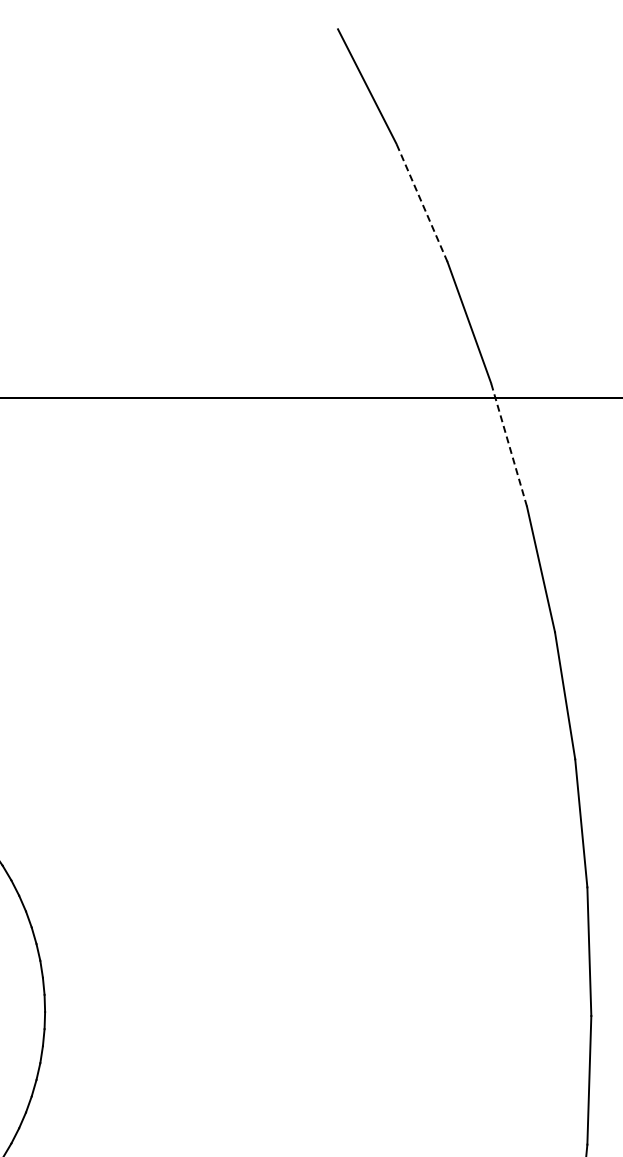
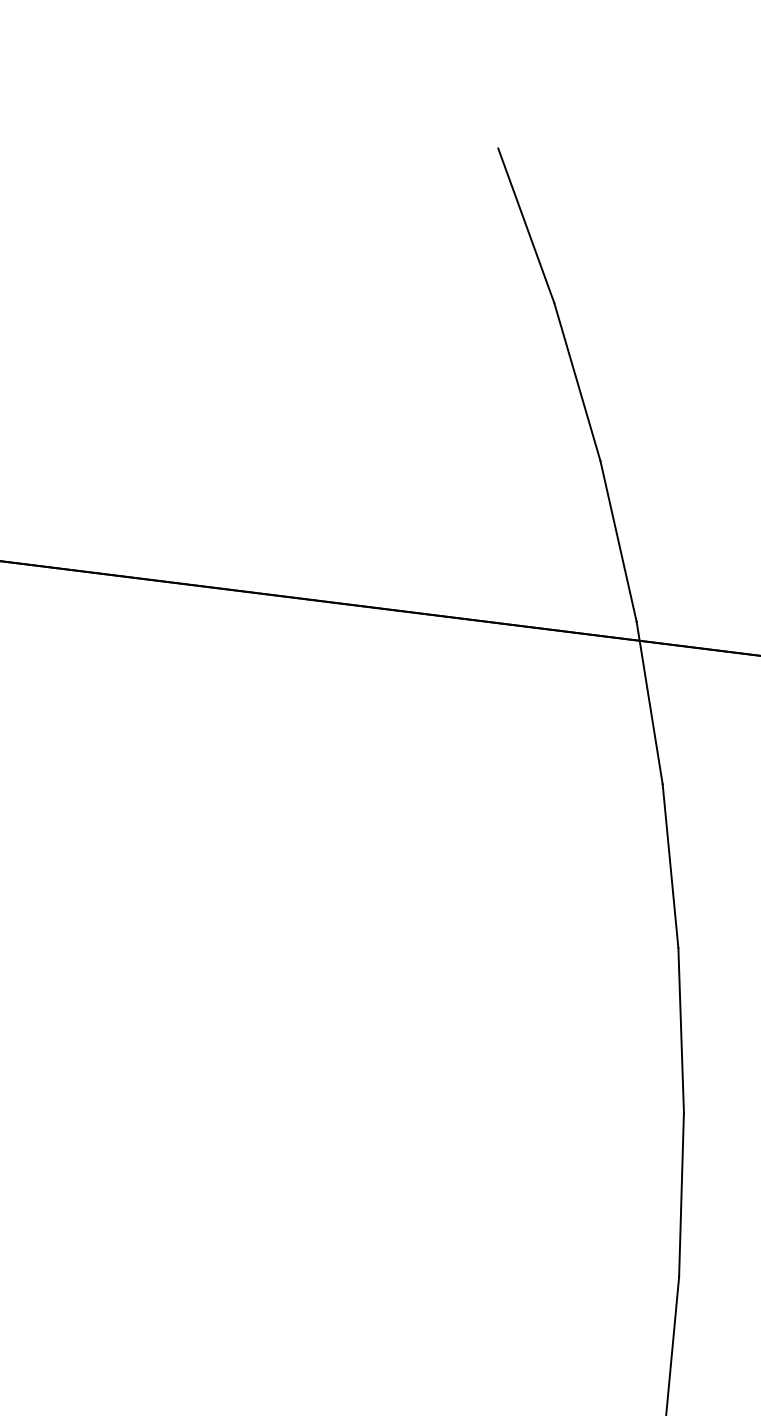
line: (421, 202) -> (576, 381), dashed -> solid
line: (508, 444) -> (649, 702), dashed -> solid

